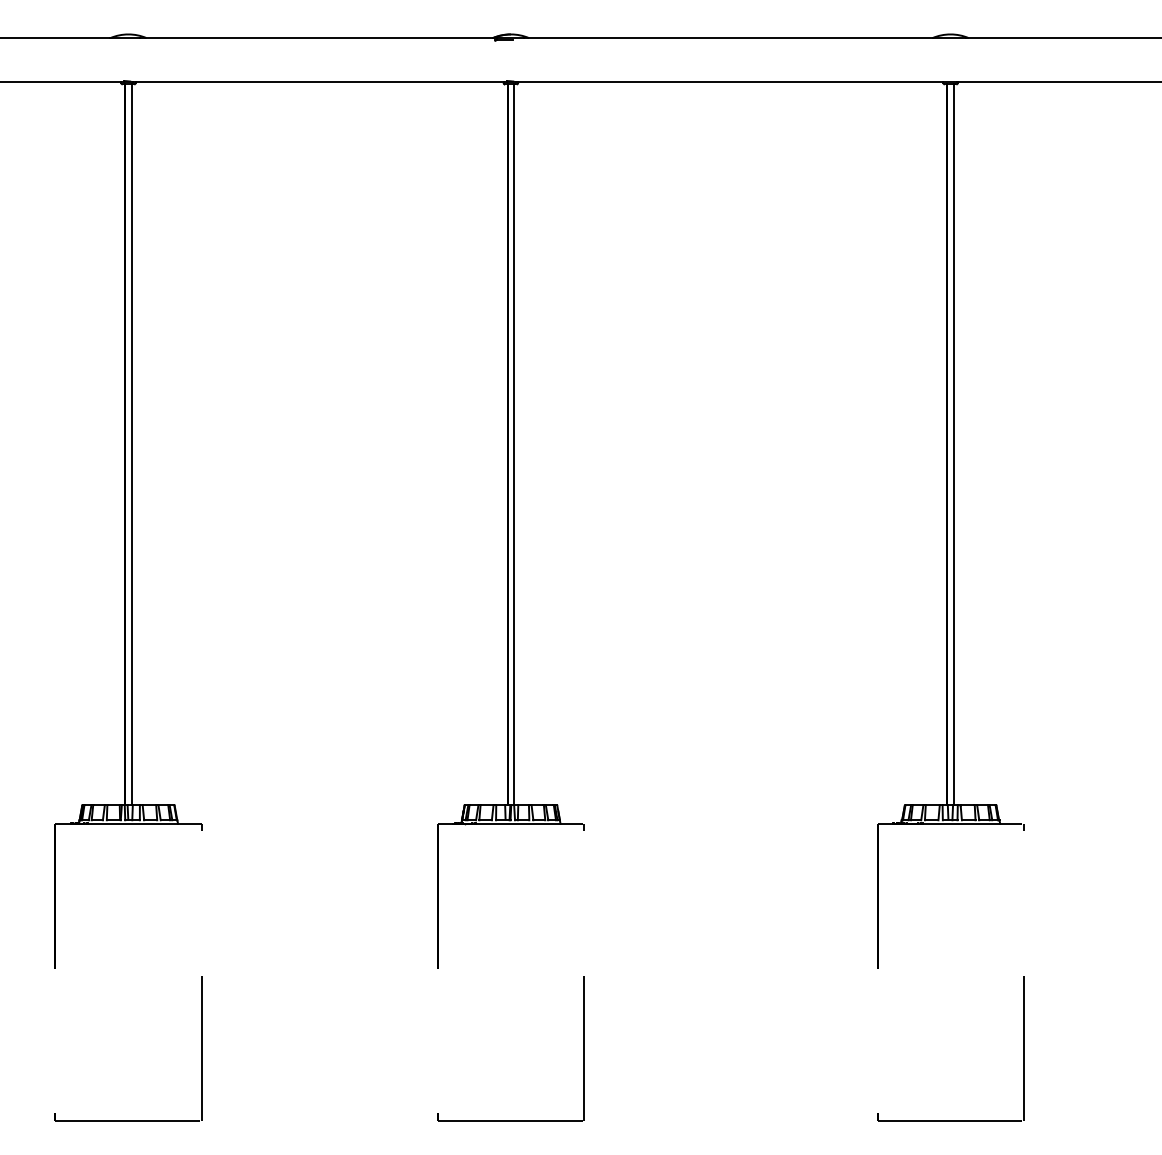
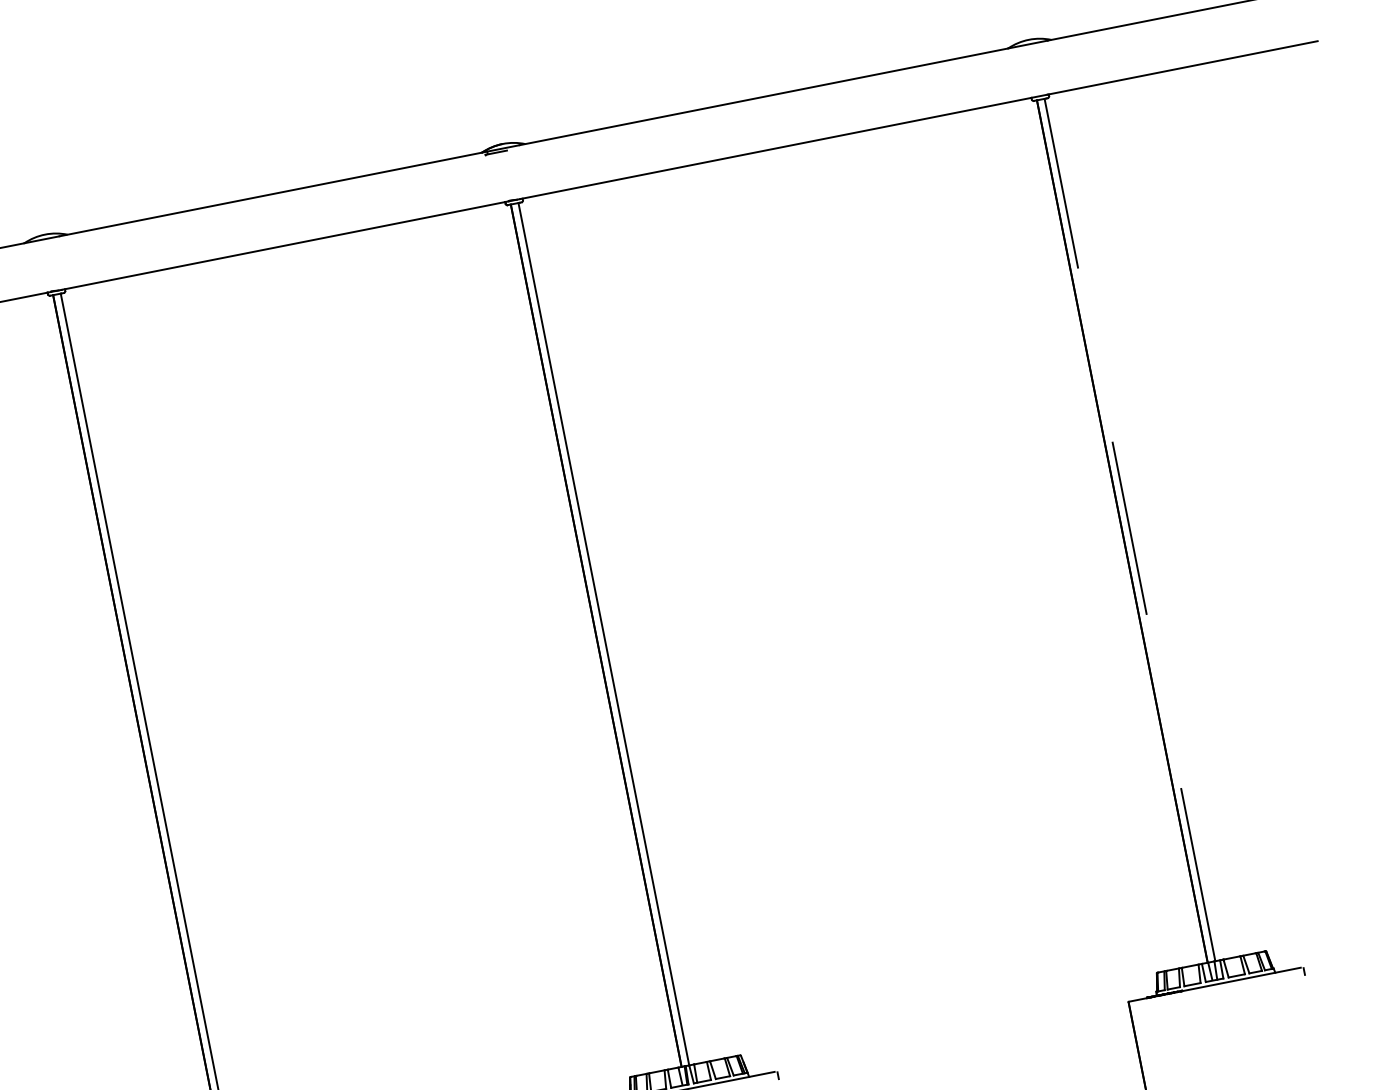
line: (953, 444) -> (1129, 529), solid -> dashed

